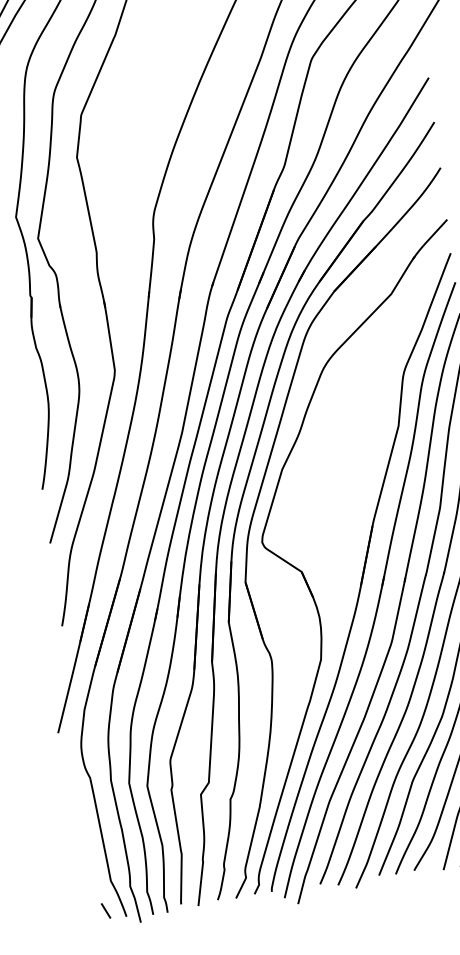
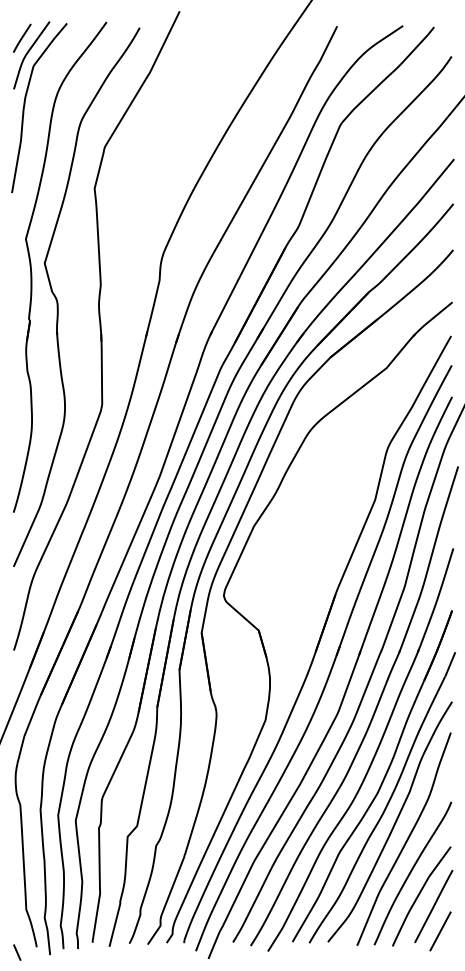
line: (106, 910) -> (17, 952), moved

